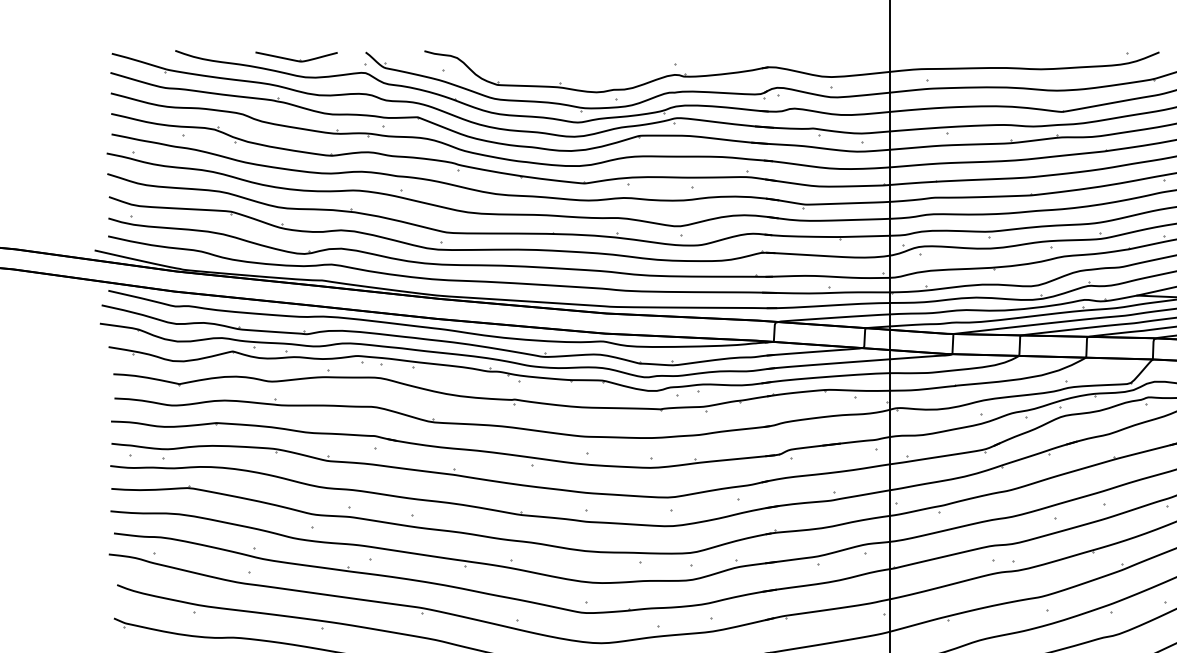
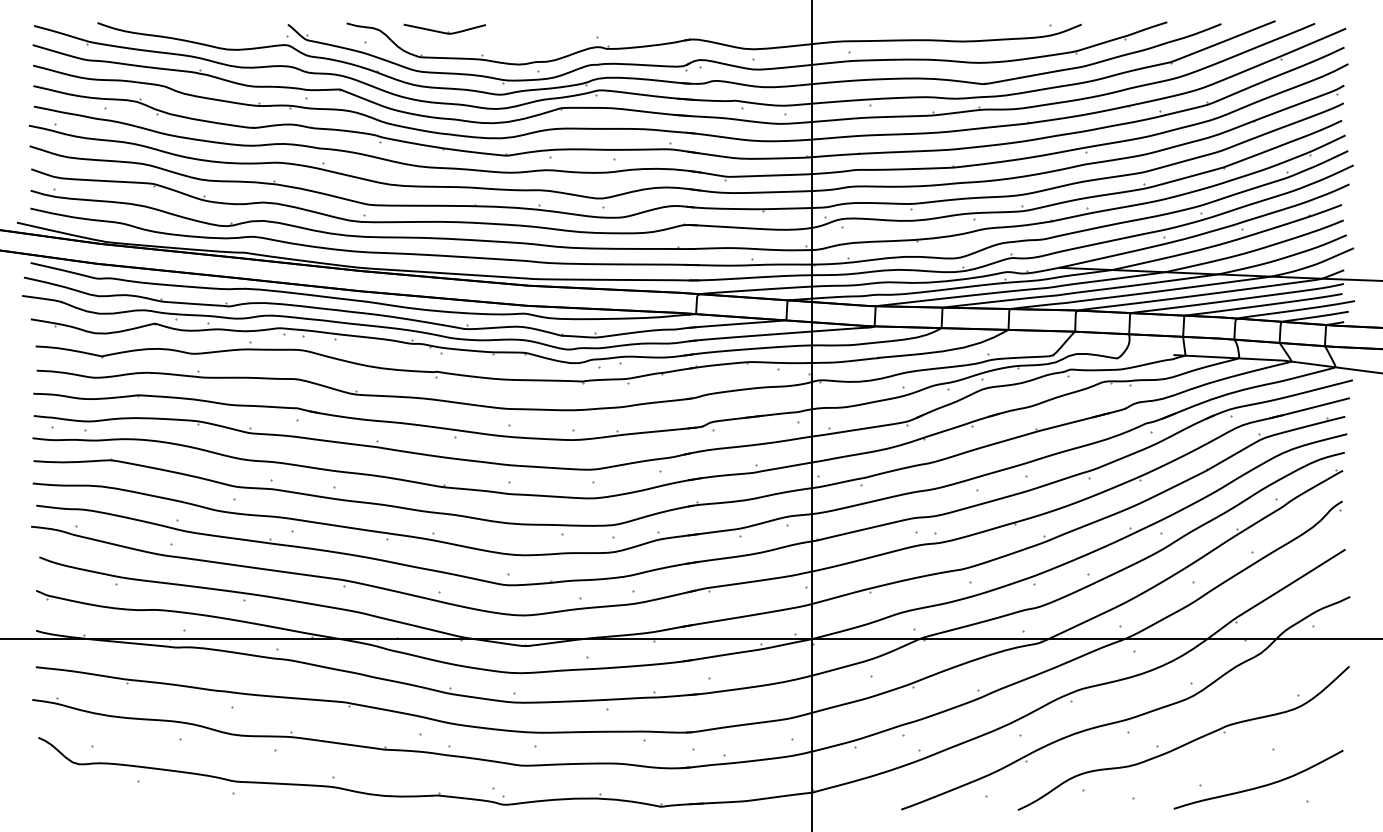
part: (296, 56) -> (444, 28), moved

